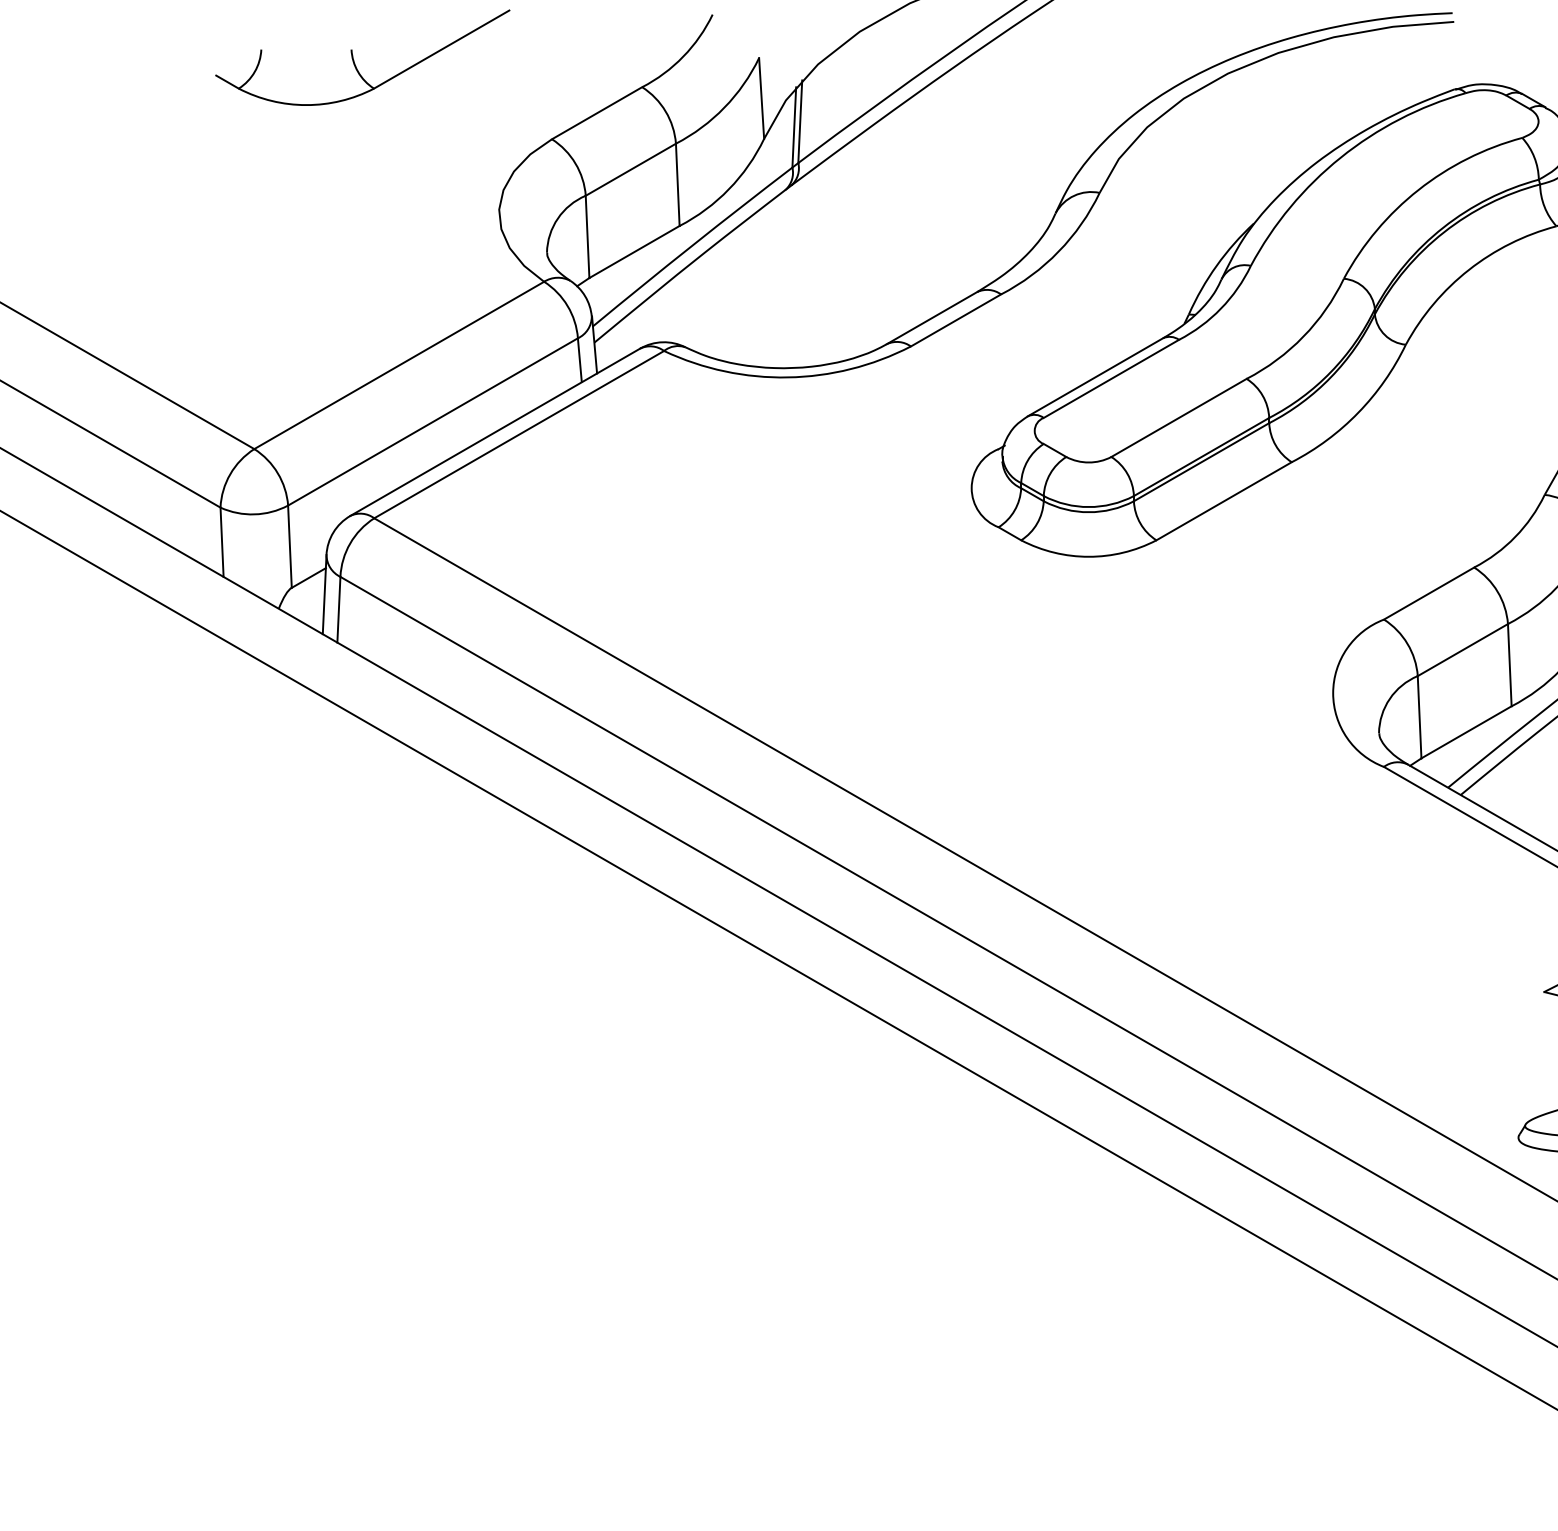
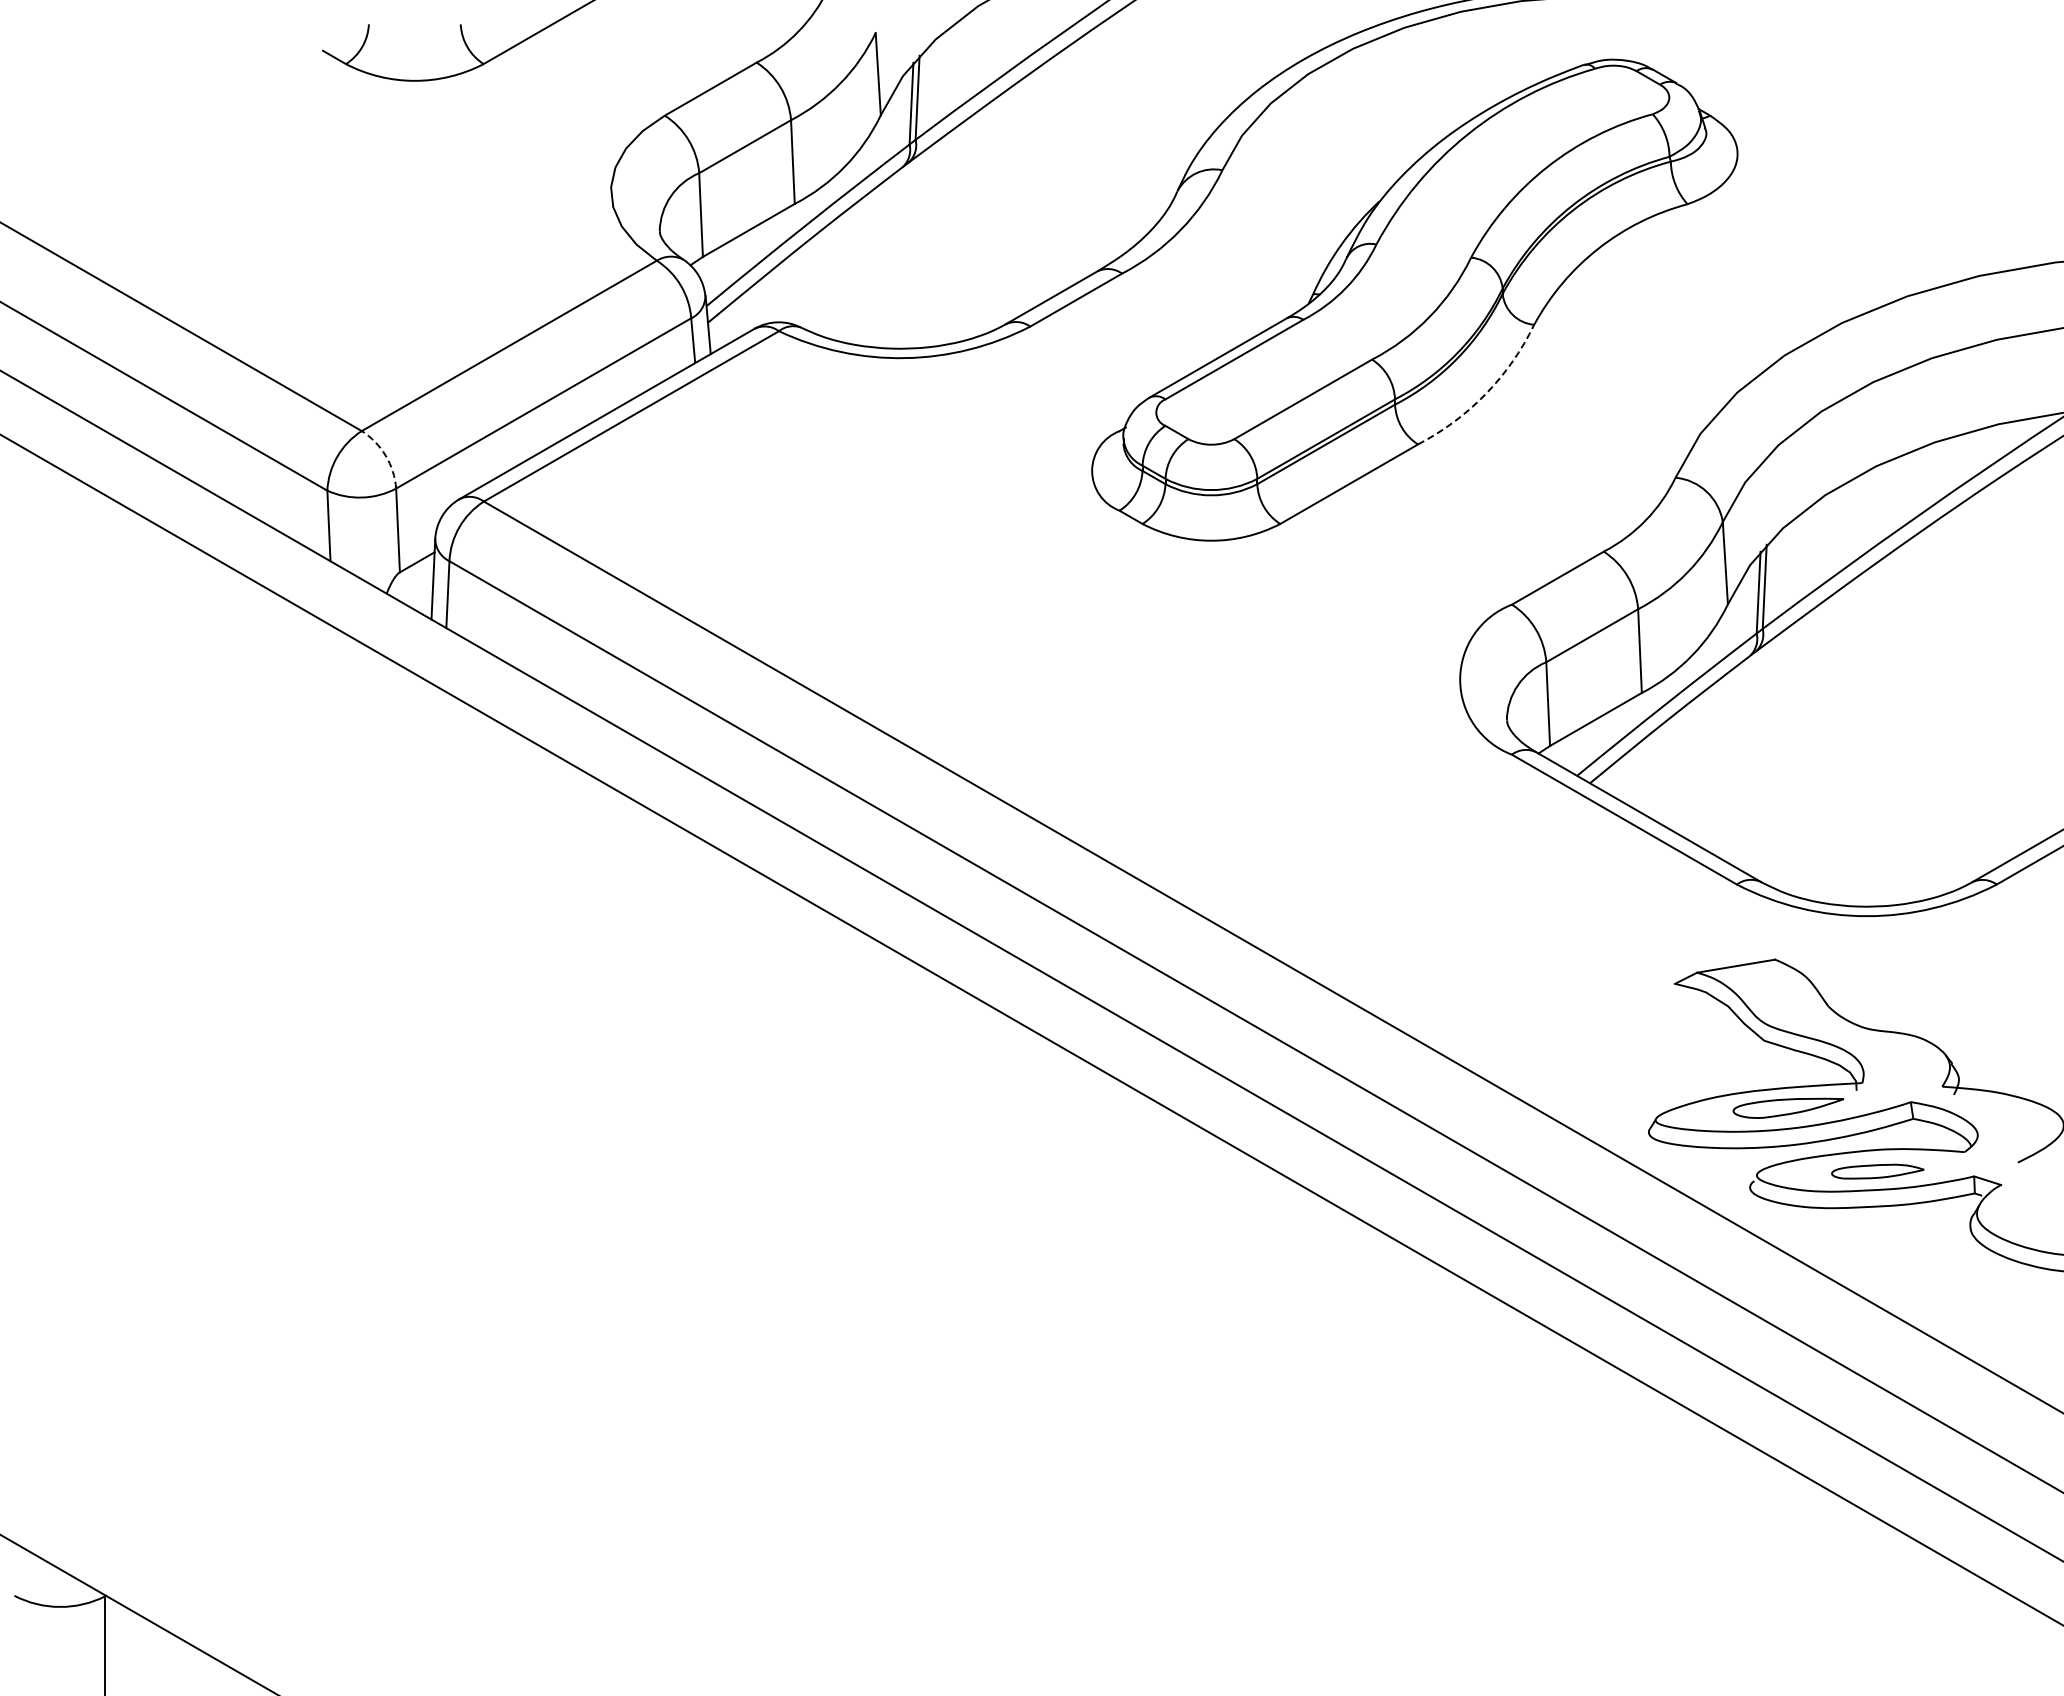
arc: (1358, 413) -> (1485, 394), solid -> dashed
arc: (277, 473) -> (385, 455), solid -> dashed

